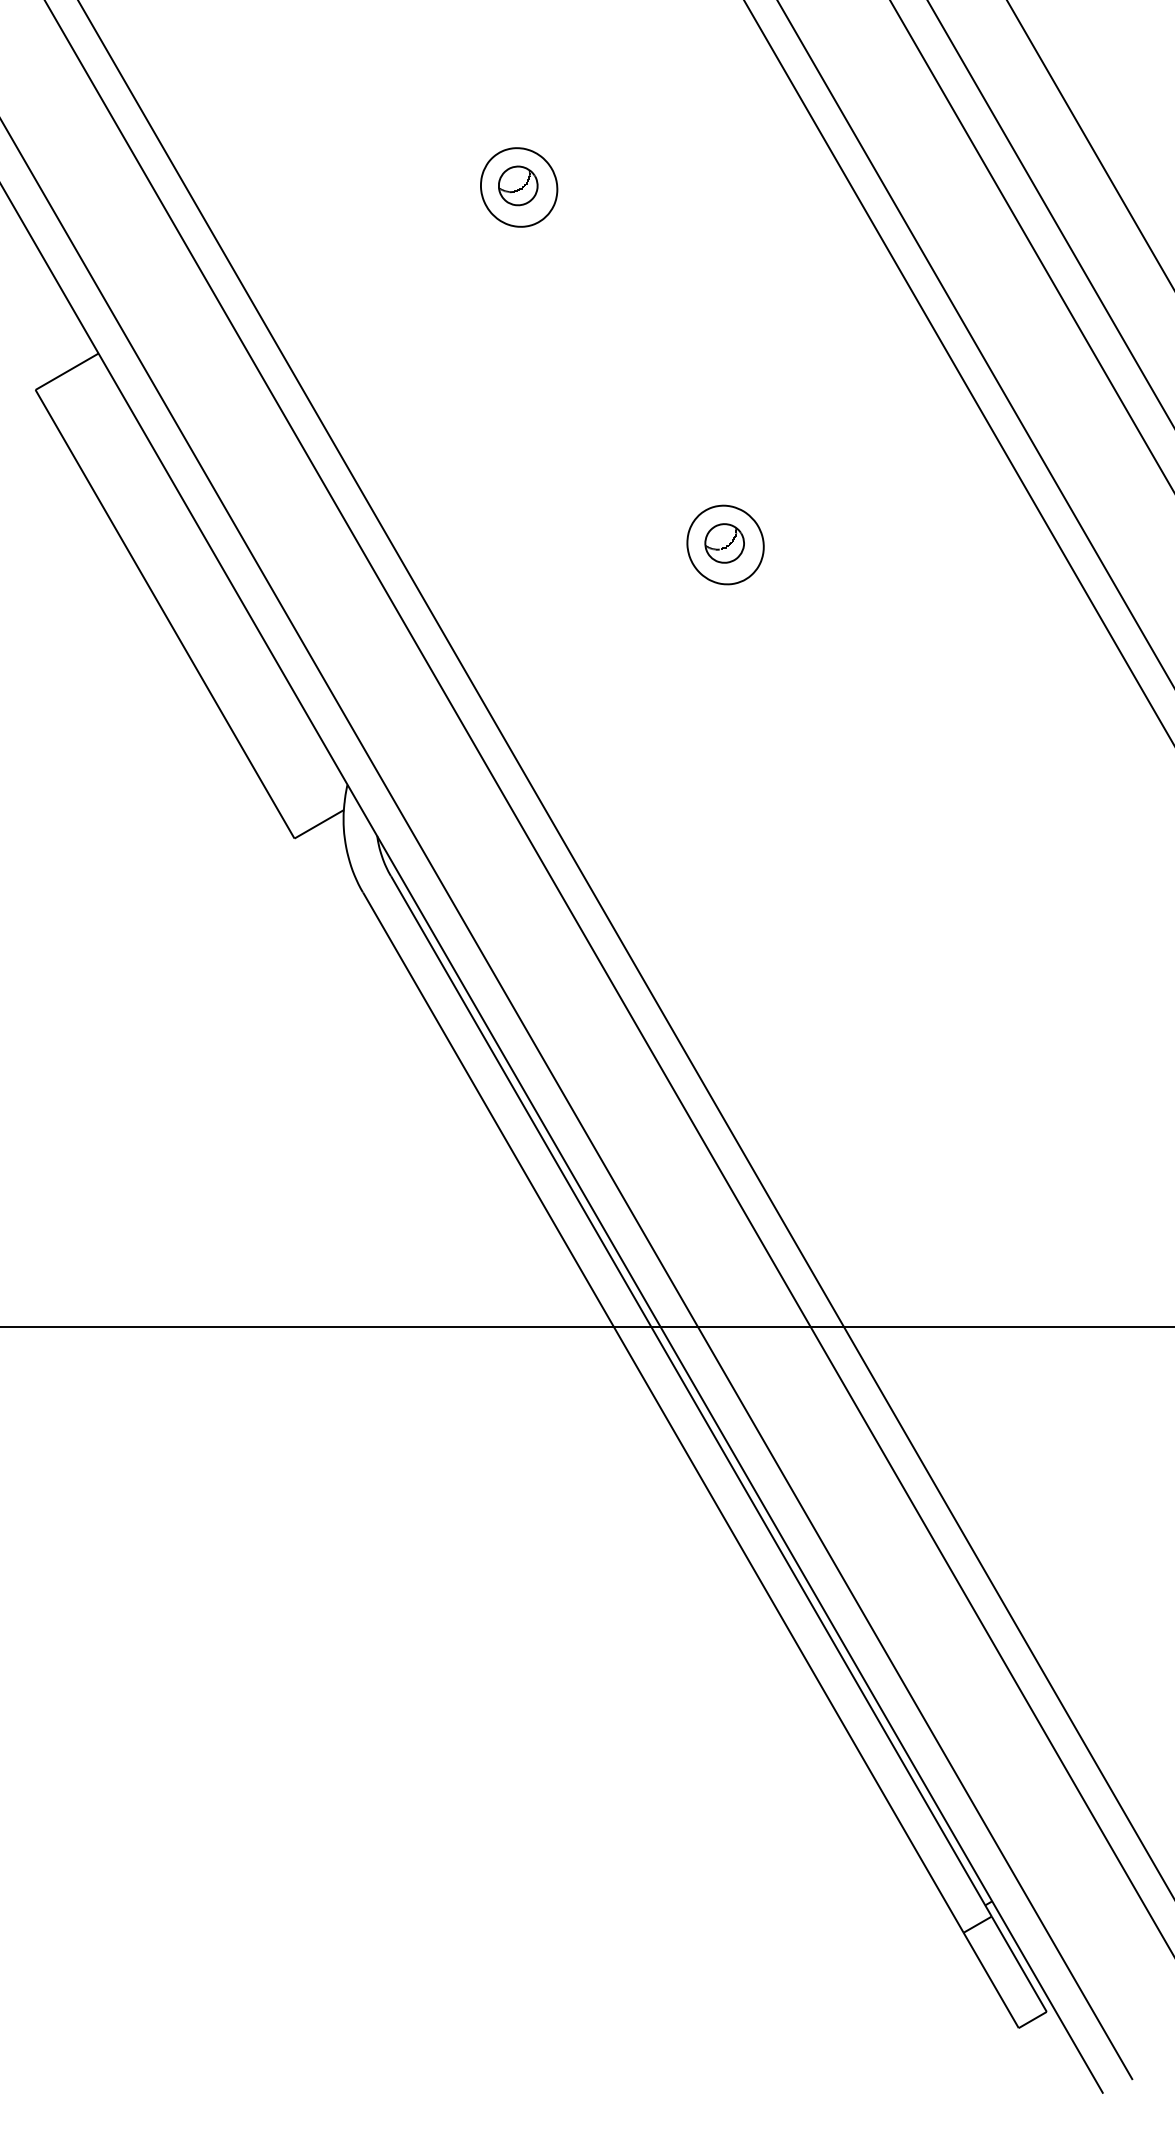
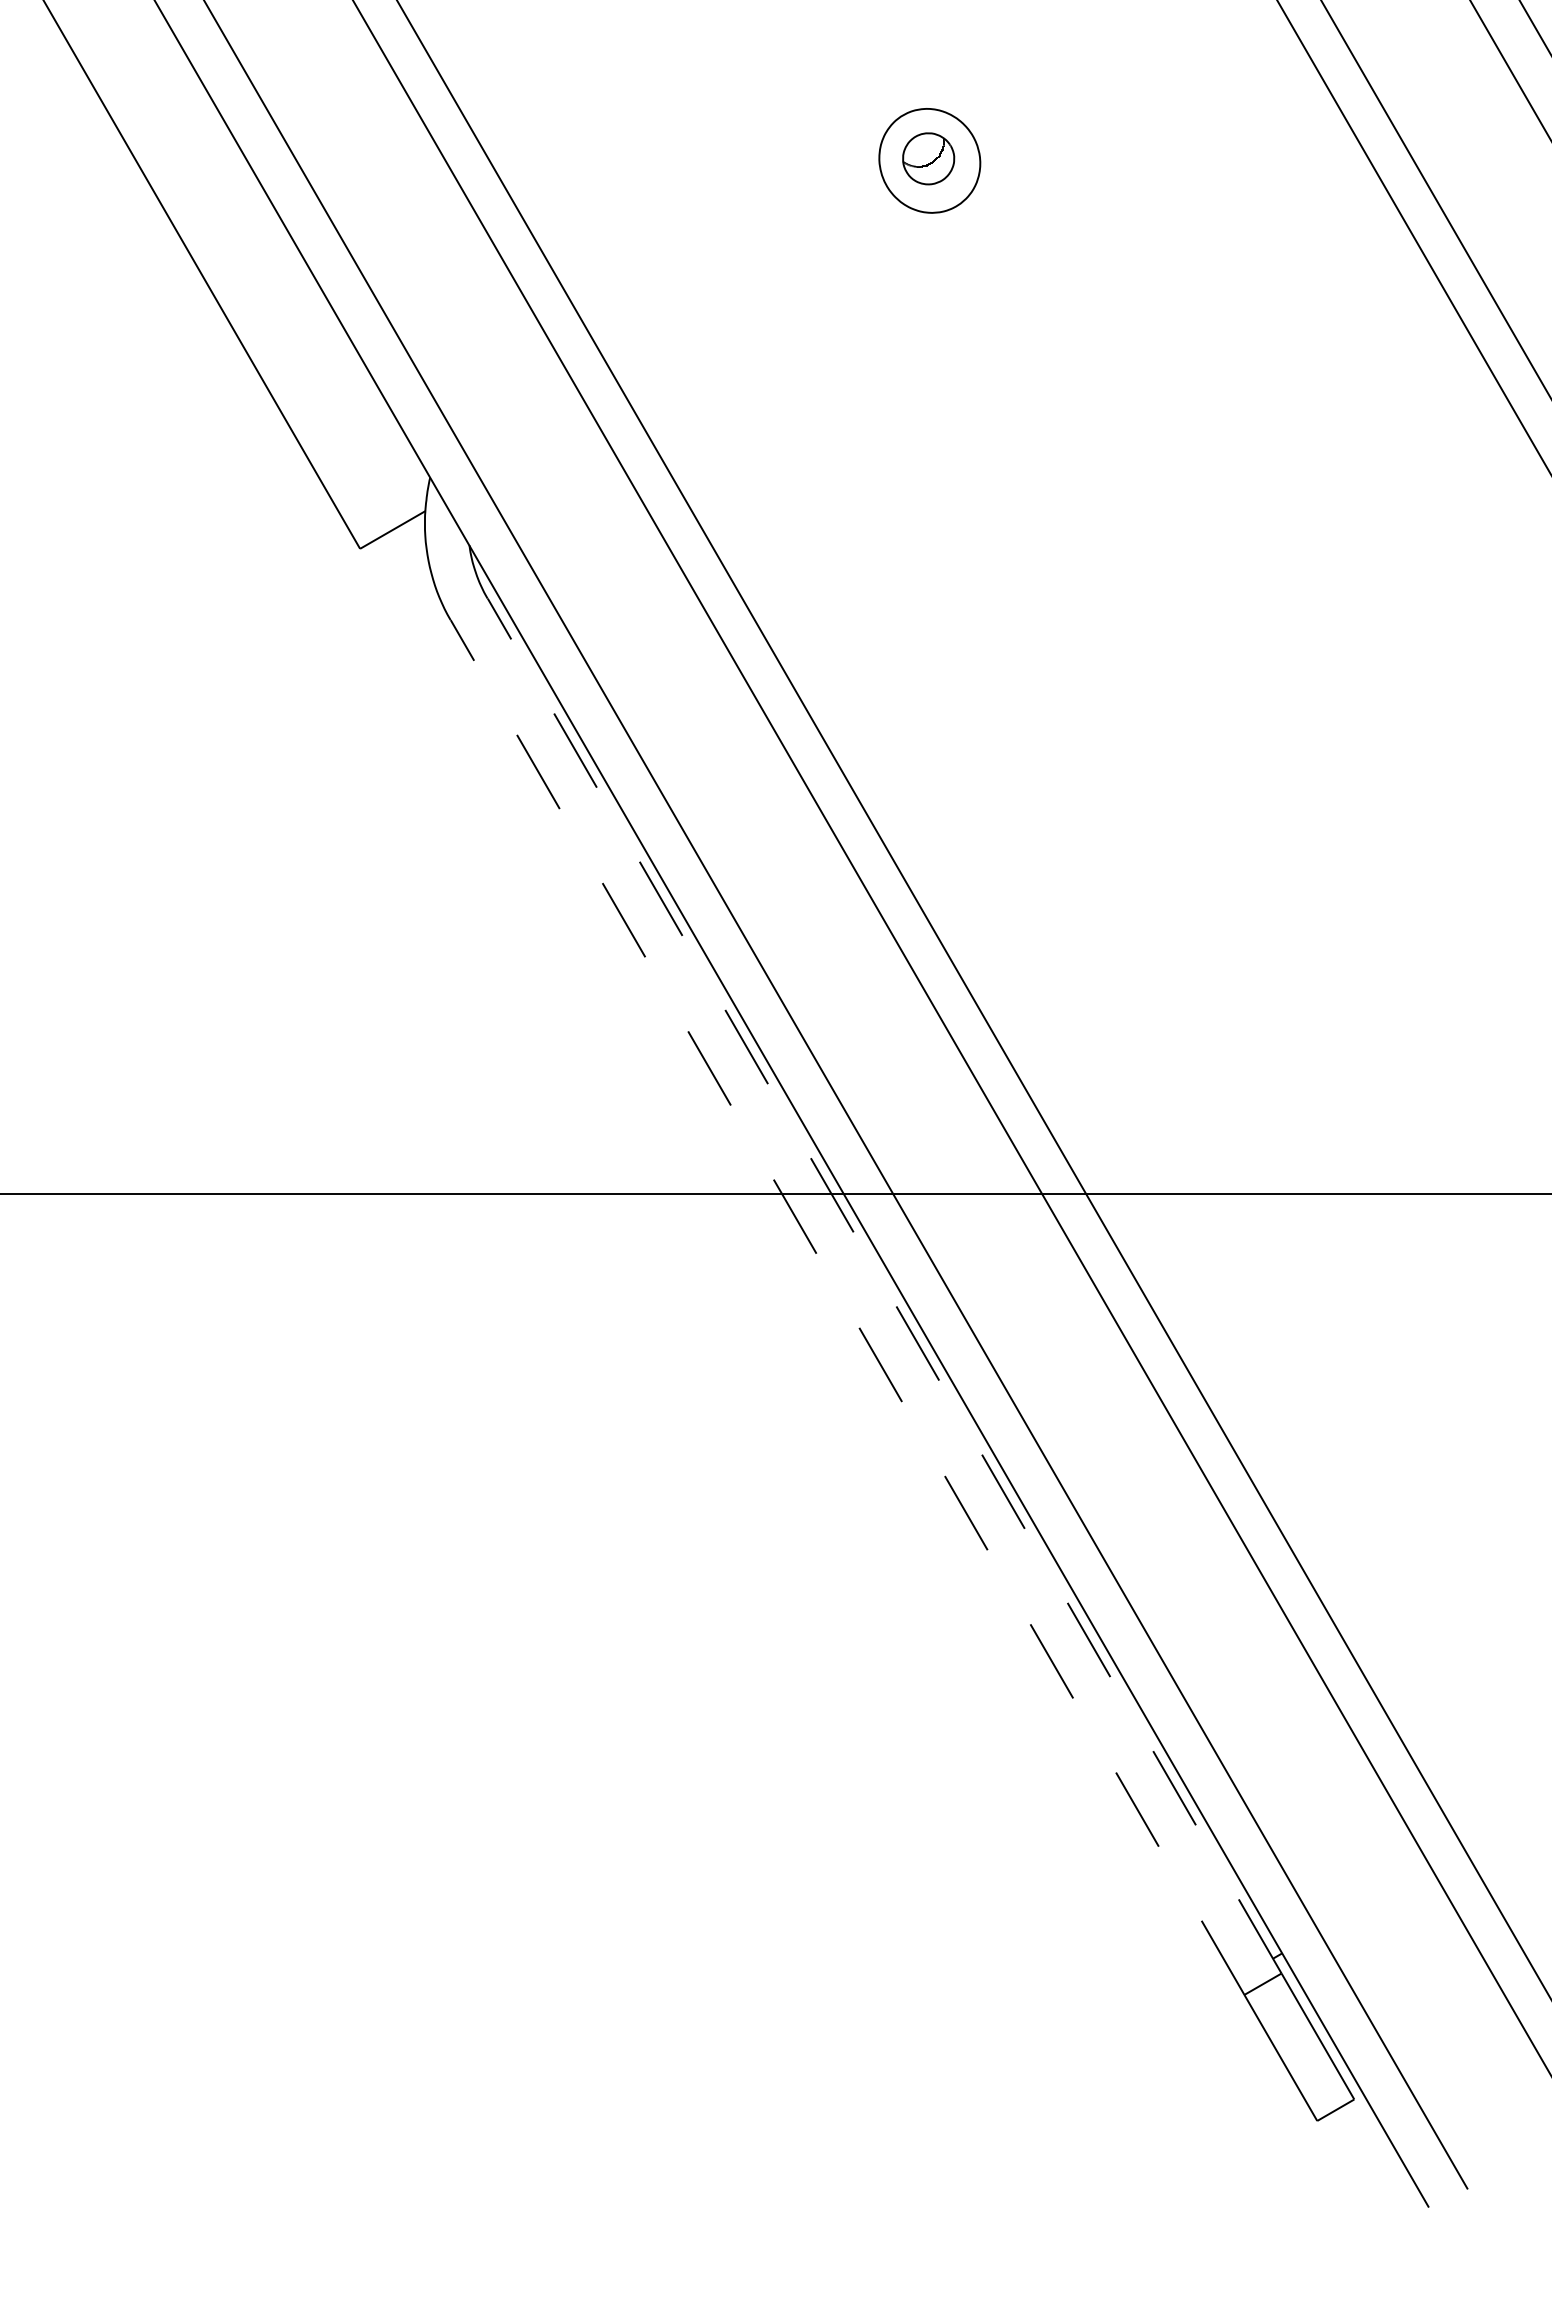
line: (691, 1396) -> (884, 1286), solid -> dashed
line: (663, 1412) -> (847, 1307), solid -> dashed

